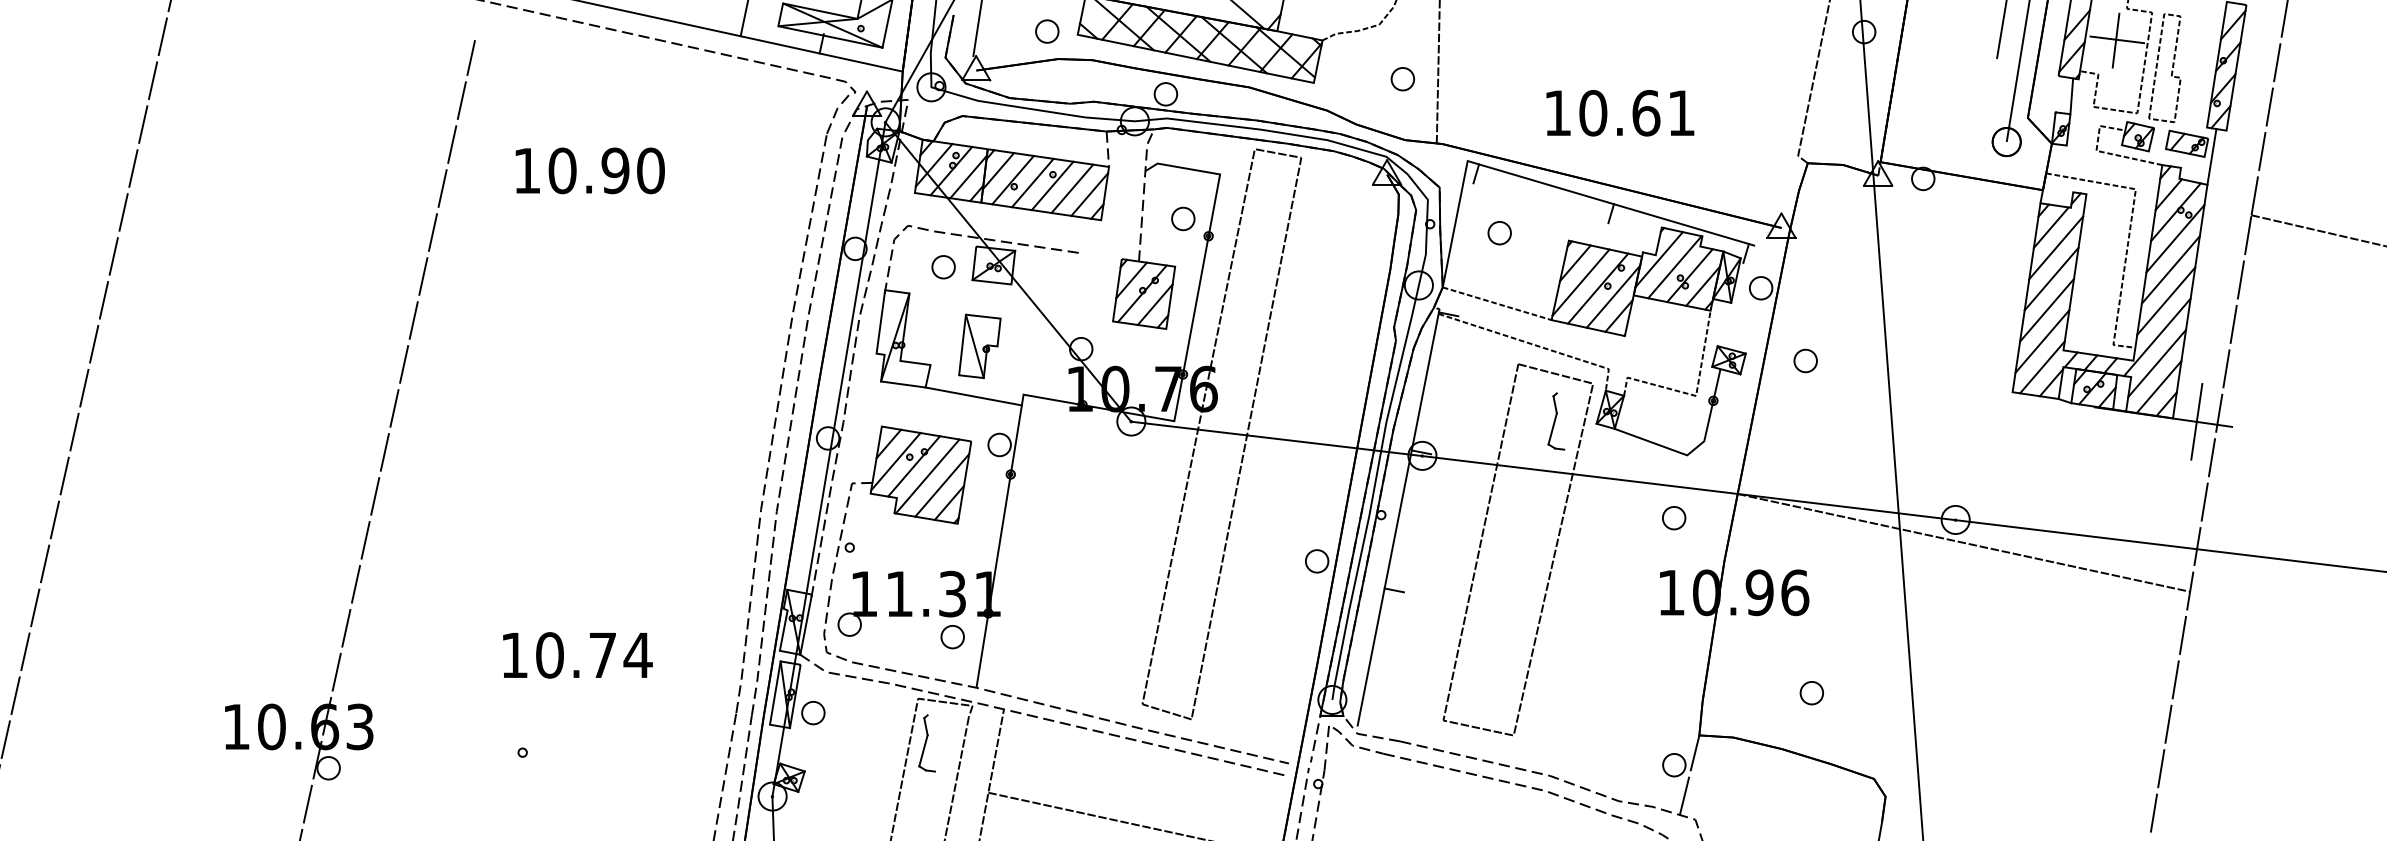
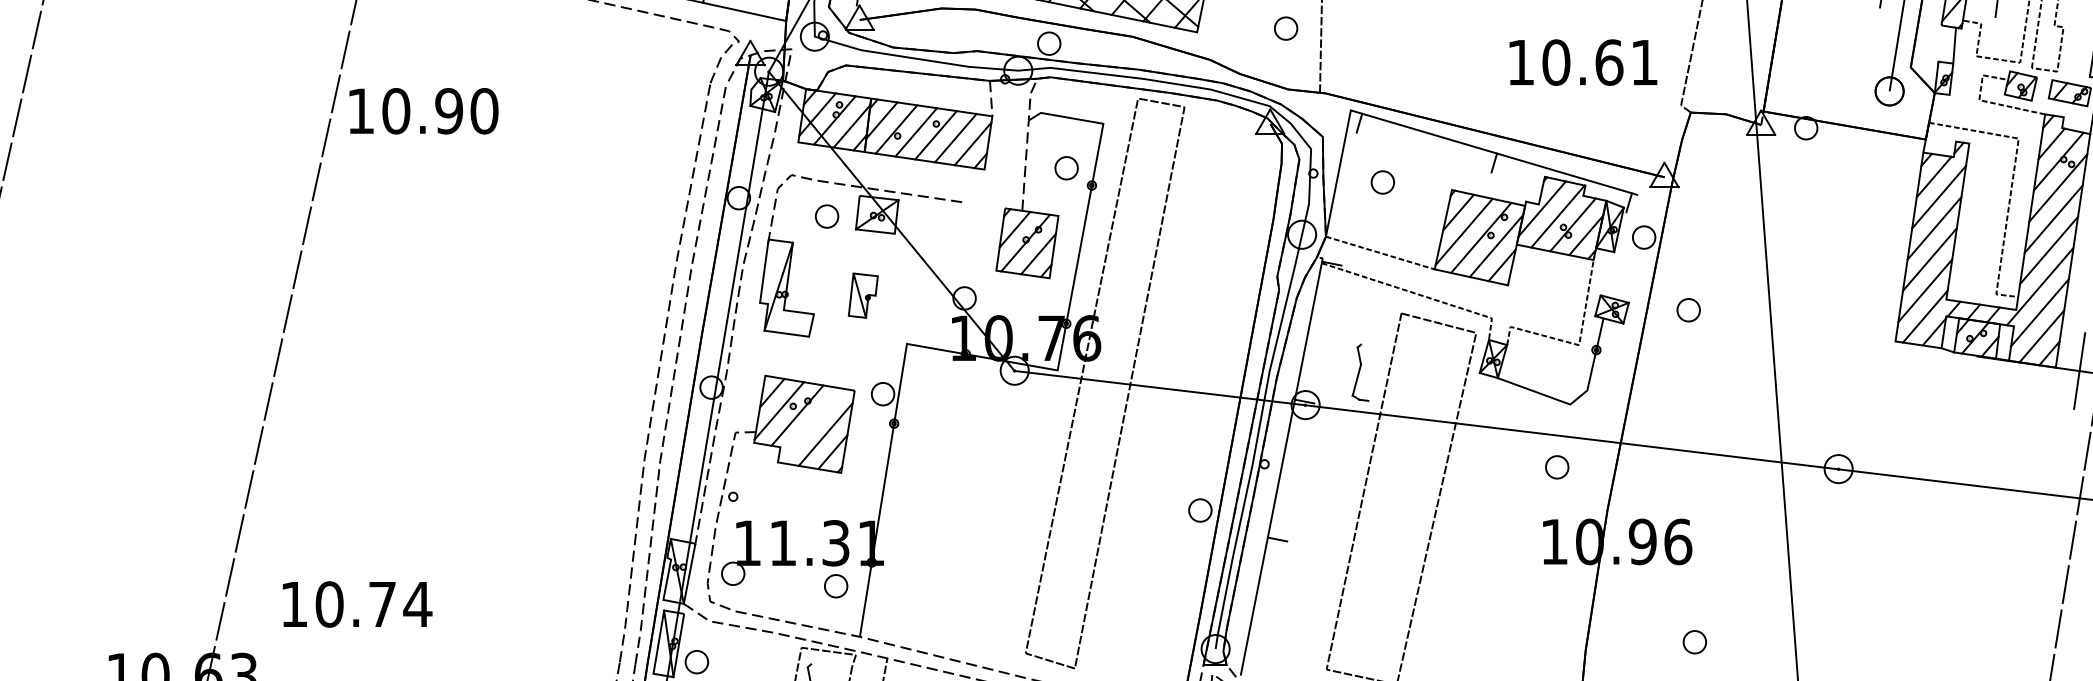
text: (1620, 113) -> (1583, 62), moved
text: (589, 170) -> (423, 110), moved
part: (979, 346) -> (862, 295), size x0.7
line: (973, 396) -> (856, 345), removed
part: (1556, 421) -> (1360, 372), moved
line: (927, 476) -> (810, 425), removed
line: (1963, 542) -> (1846, 491), removed
text: (577, 655) -> (357, 604), moved

